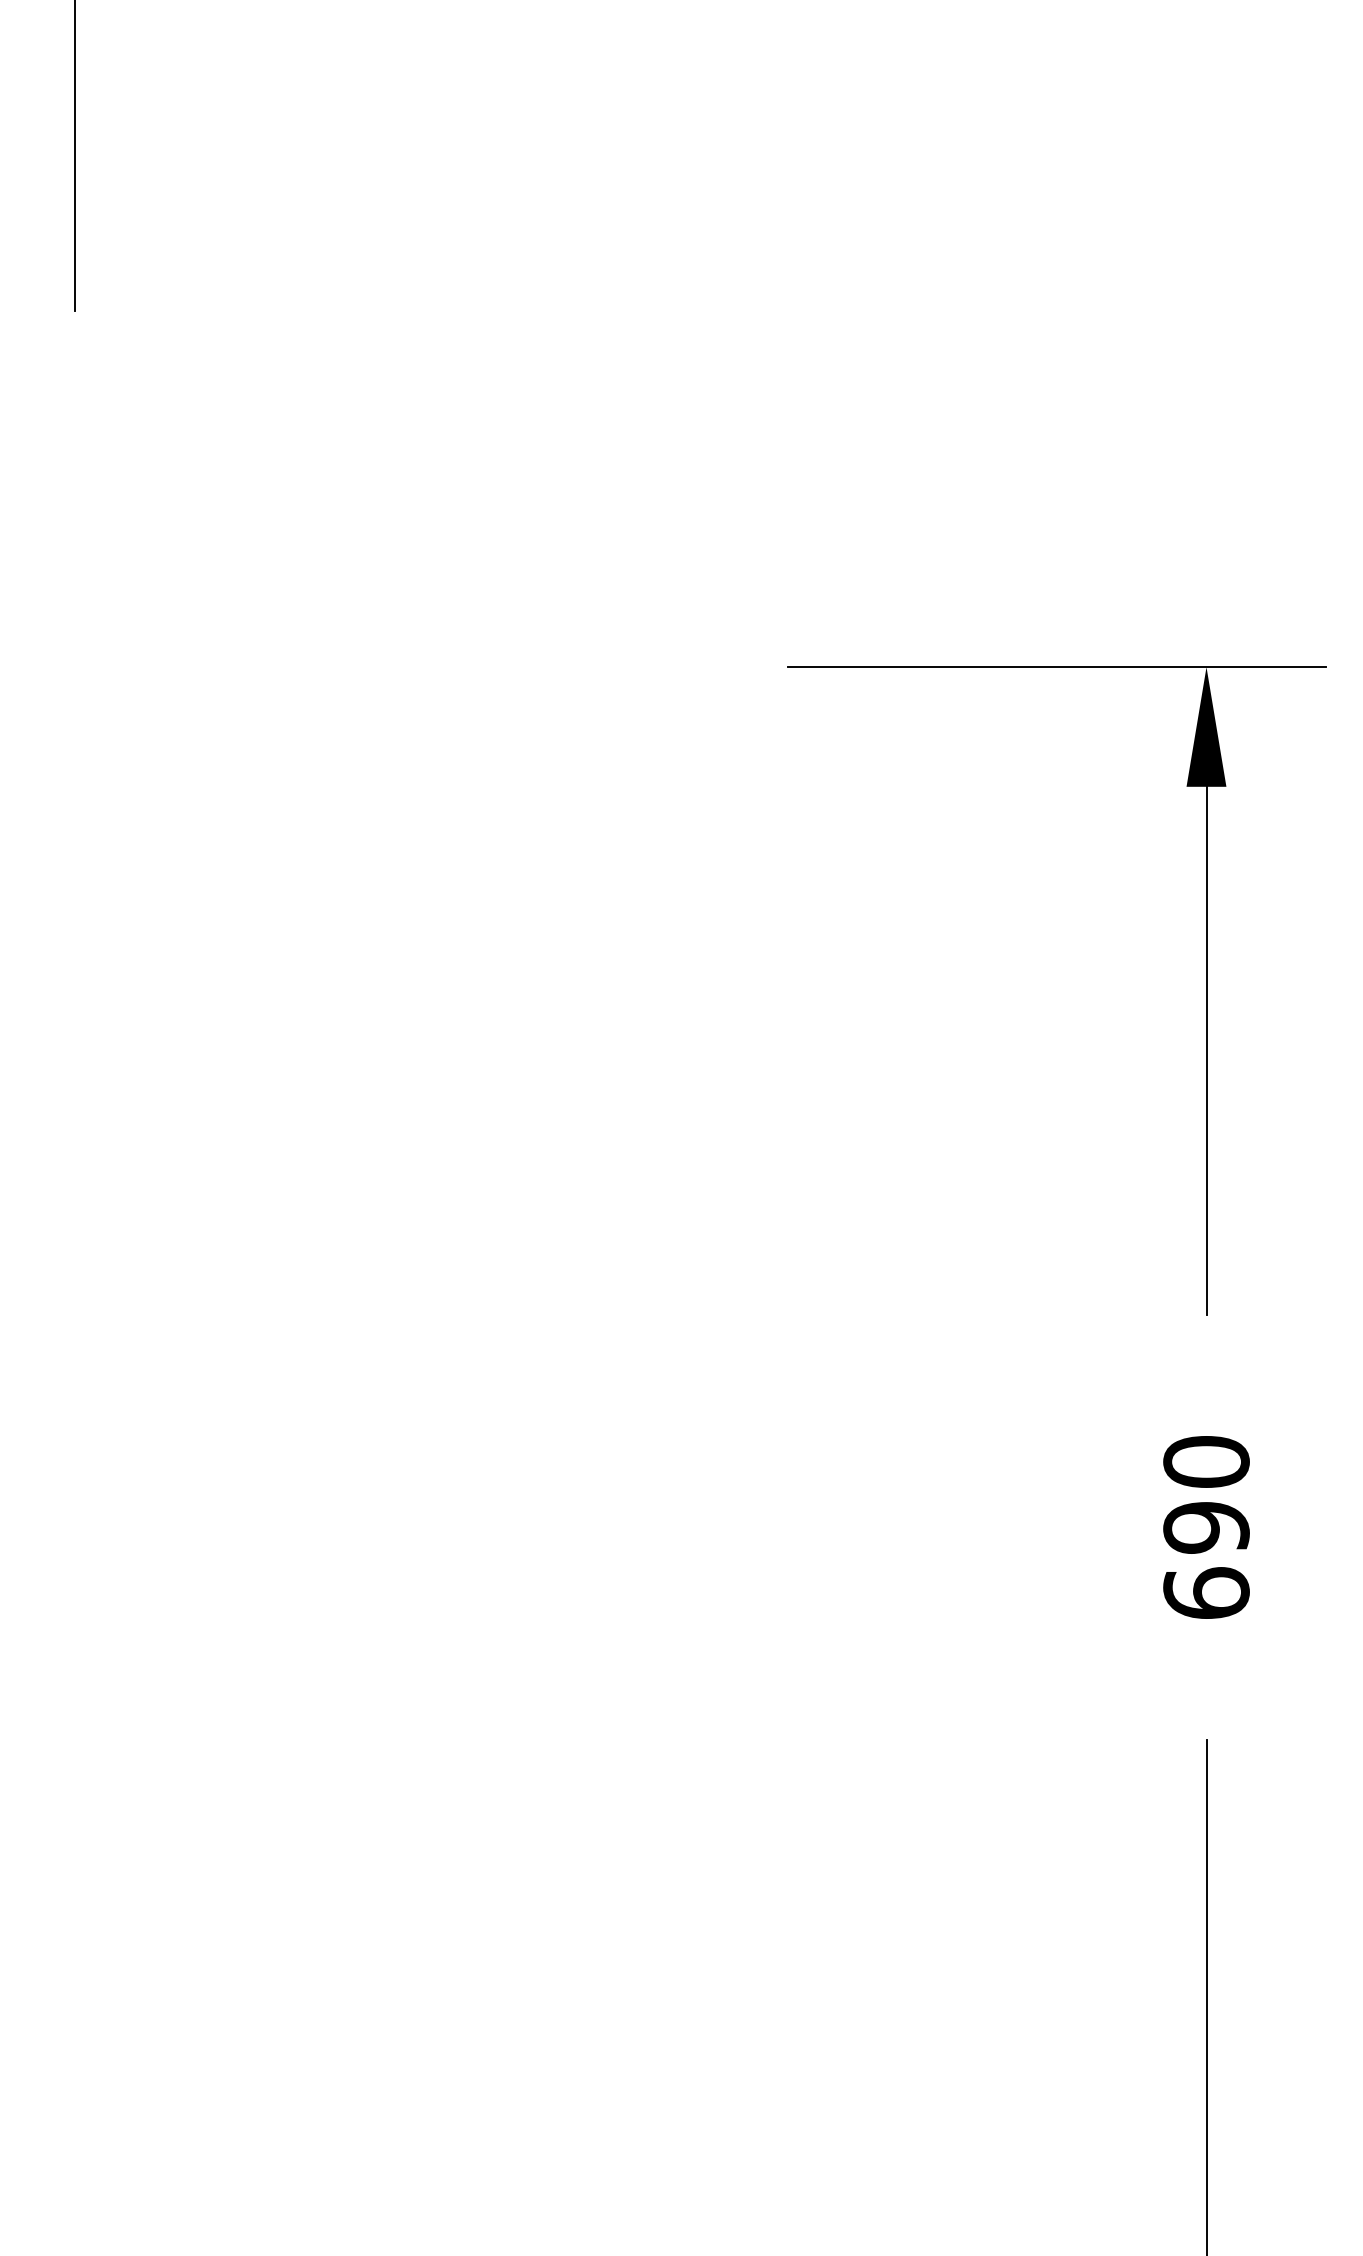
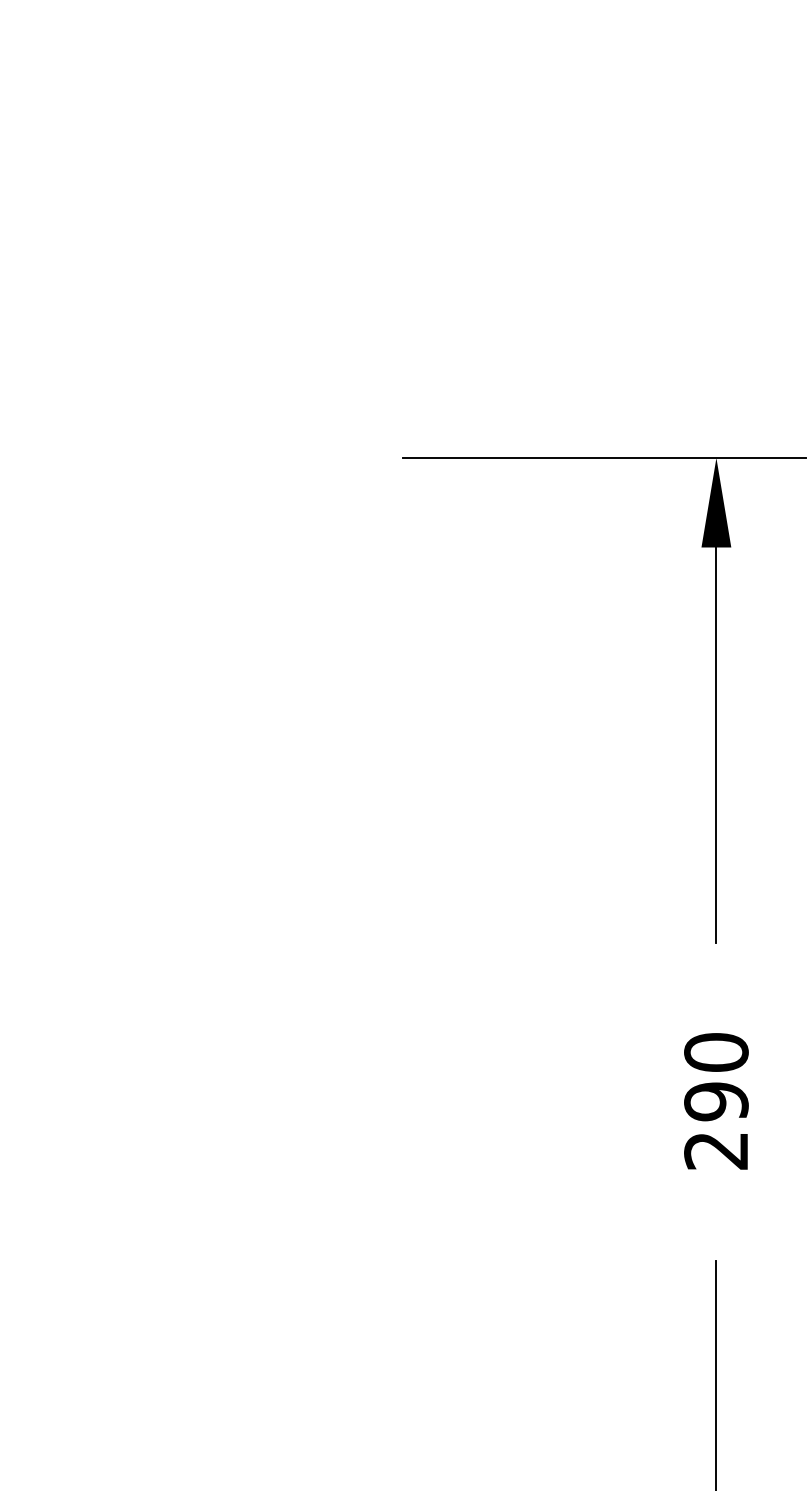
text: (1206, 1592) -> (716, 1150), 690 -> 290

